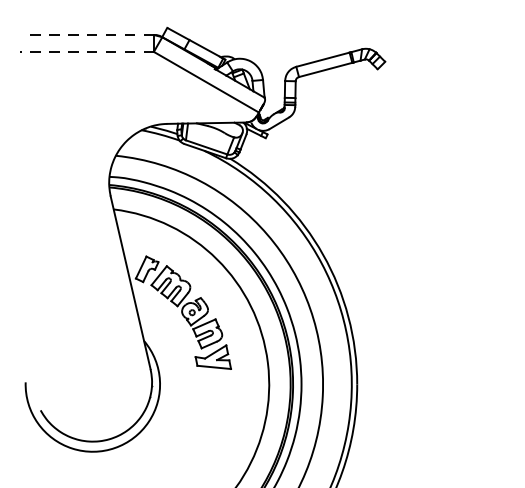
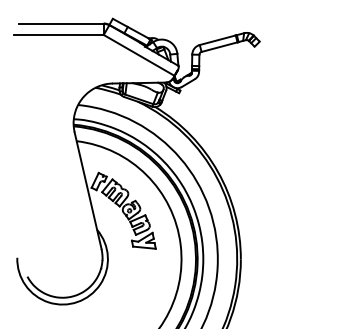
line: (89, 34) -> (60, 23), dashed -> solid
line: (86, 51) -> (58, 34), dashed -> solid

